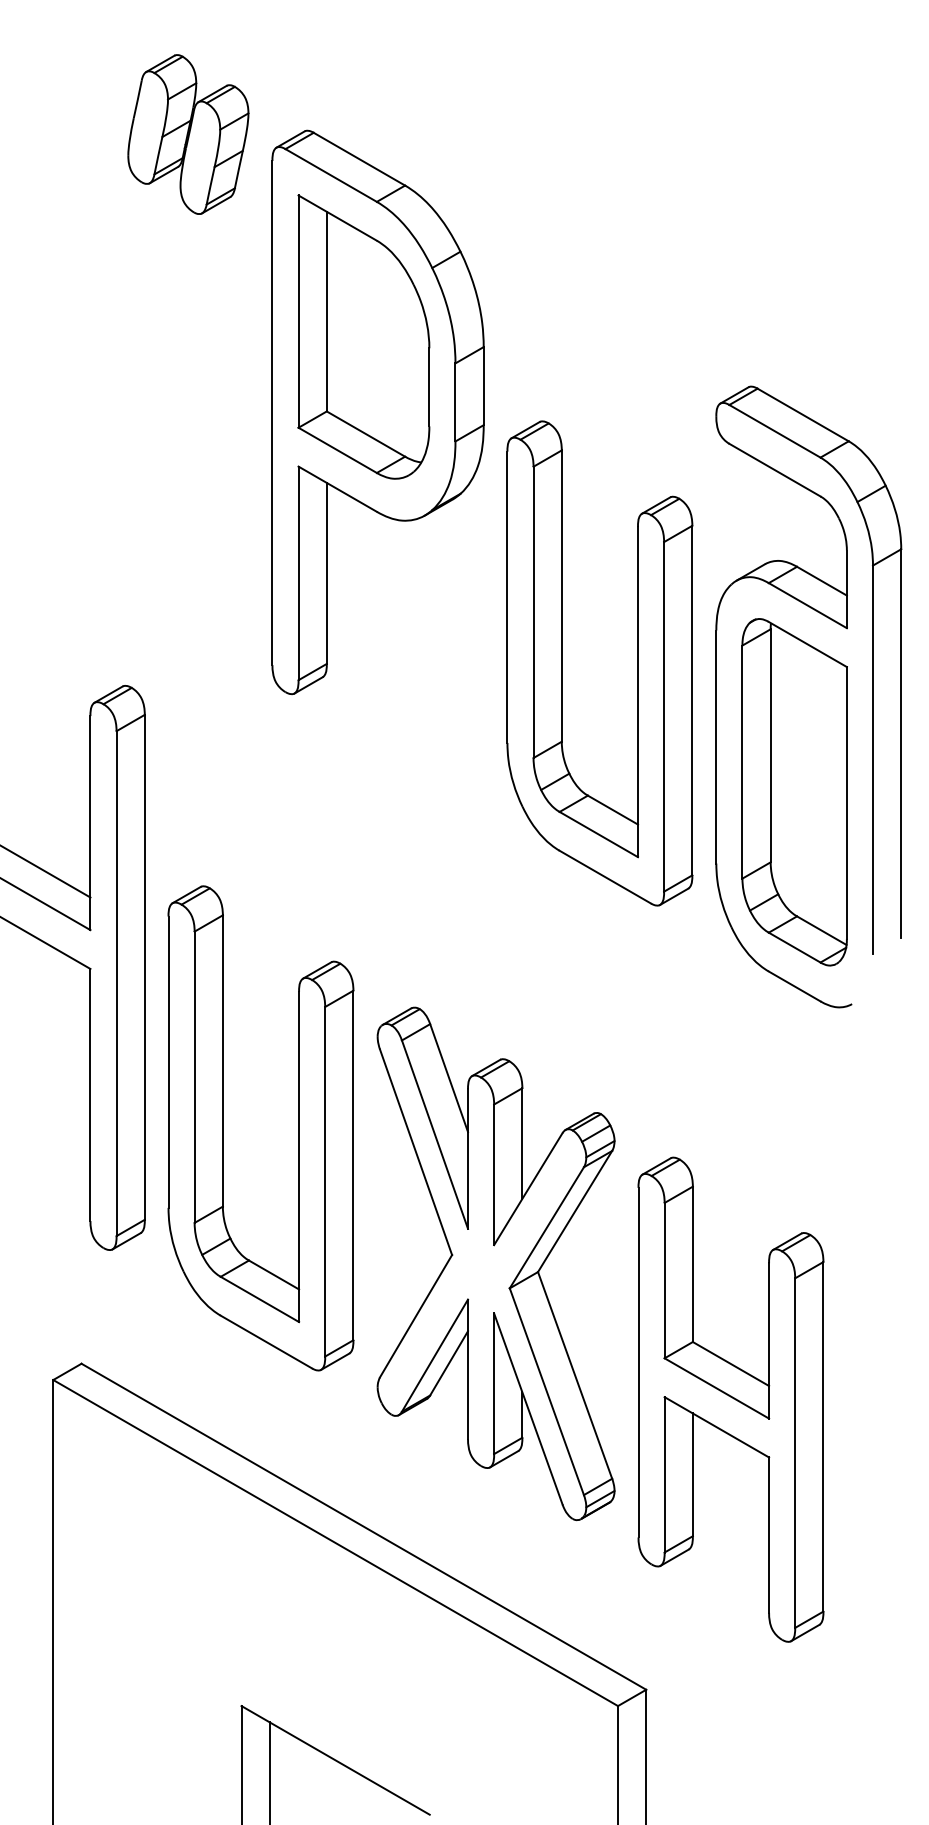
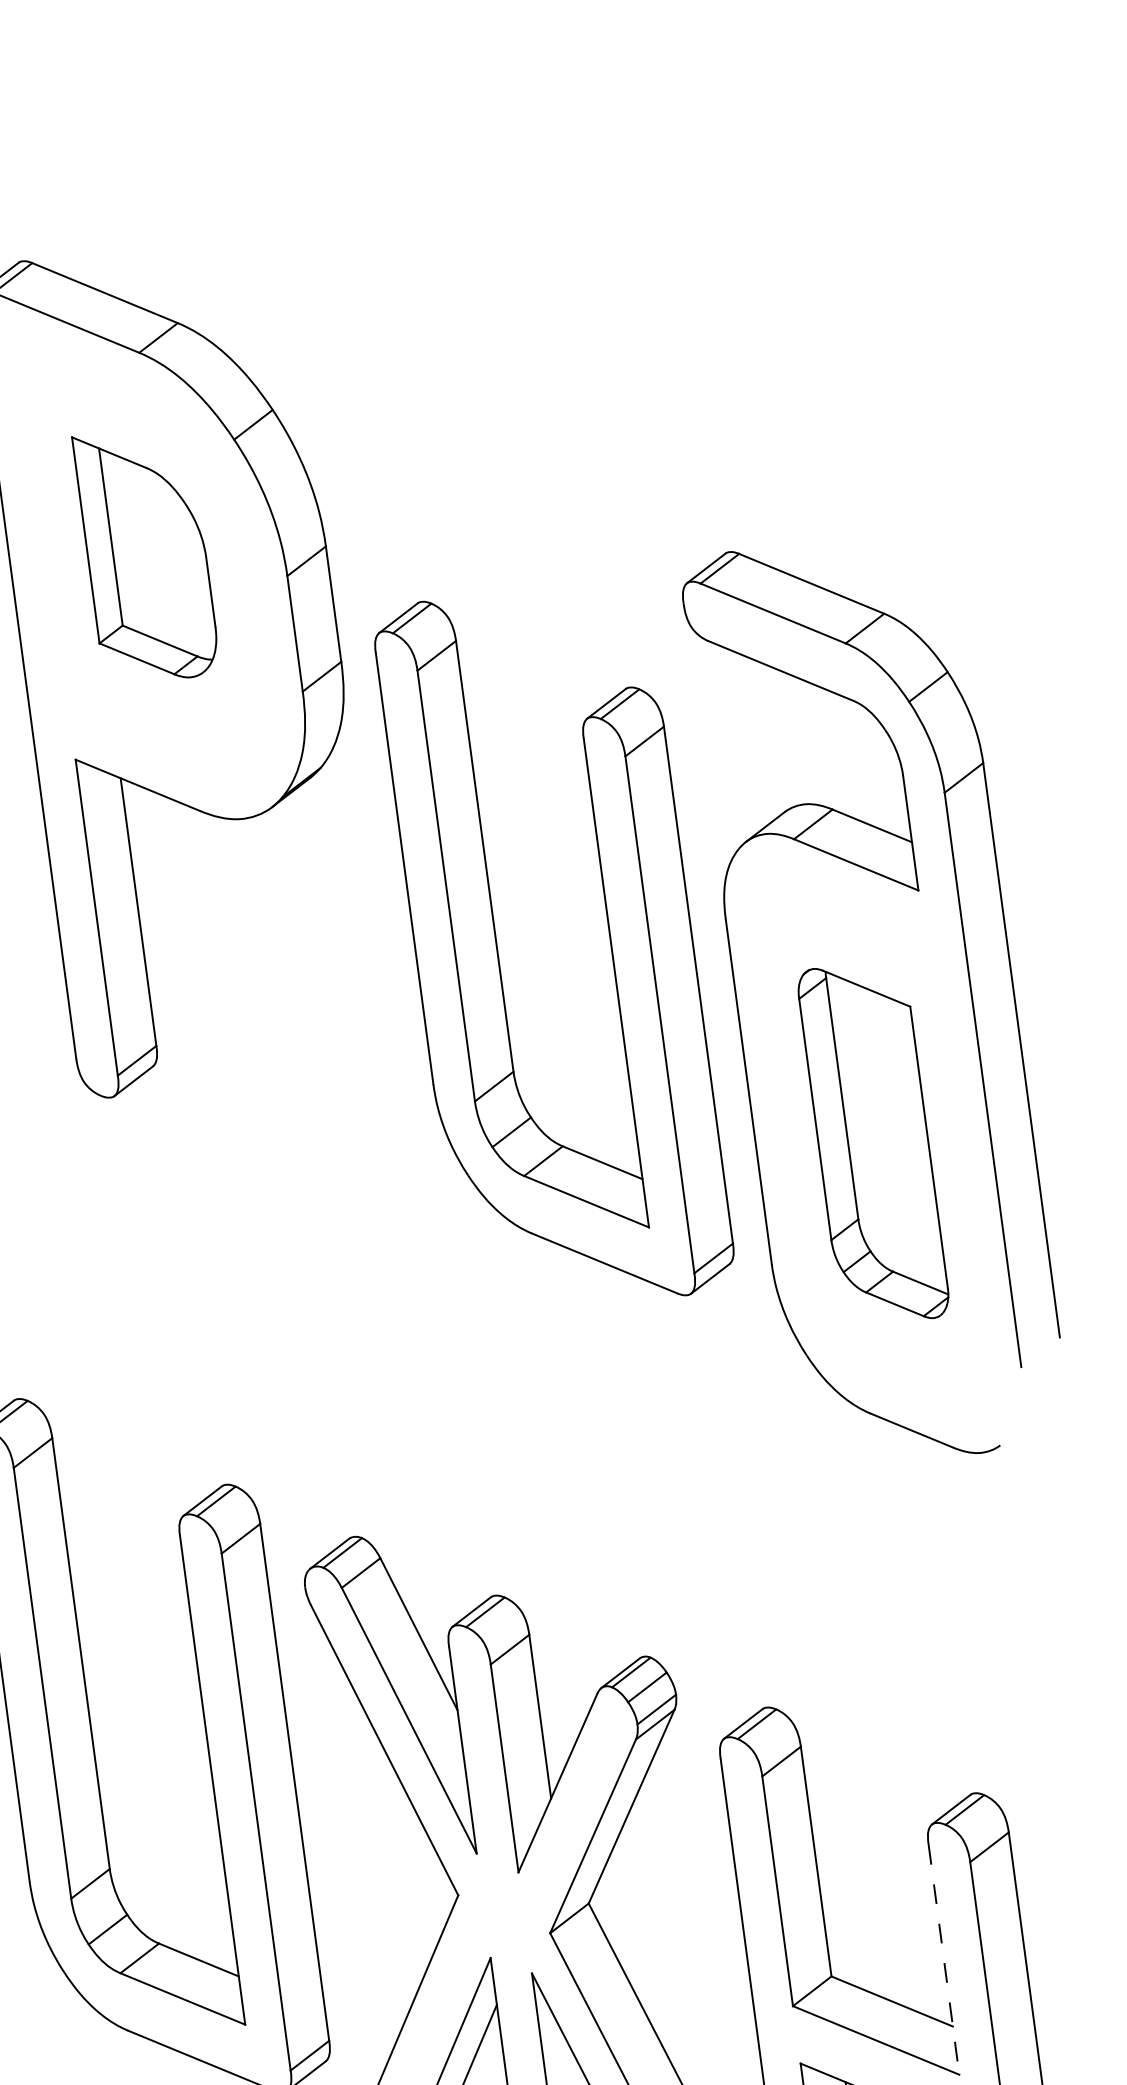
part: (363, 336) -> (146, 554), size x0.6
part: (562, 663) -> (499, 955), moved
part: (794, 792) -> (873, 1143), size x0.7
line: (769, 1340) -> (944, 1959), solid -> dashed

